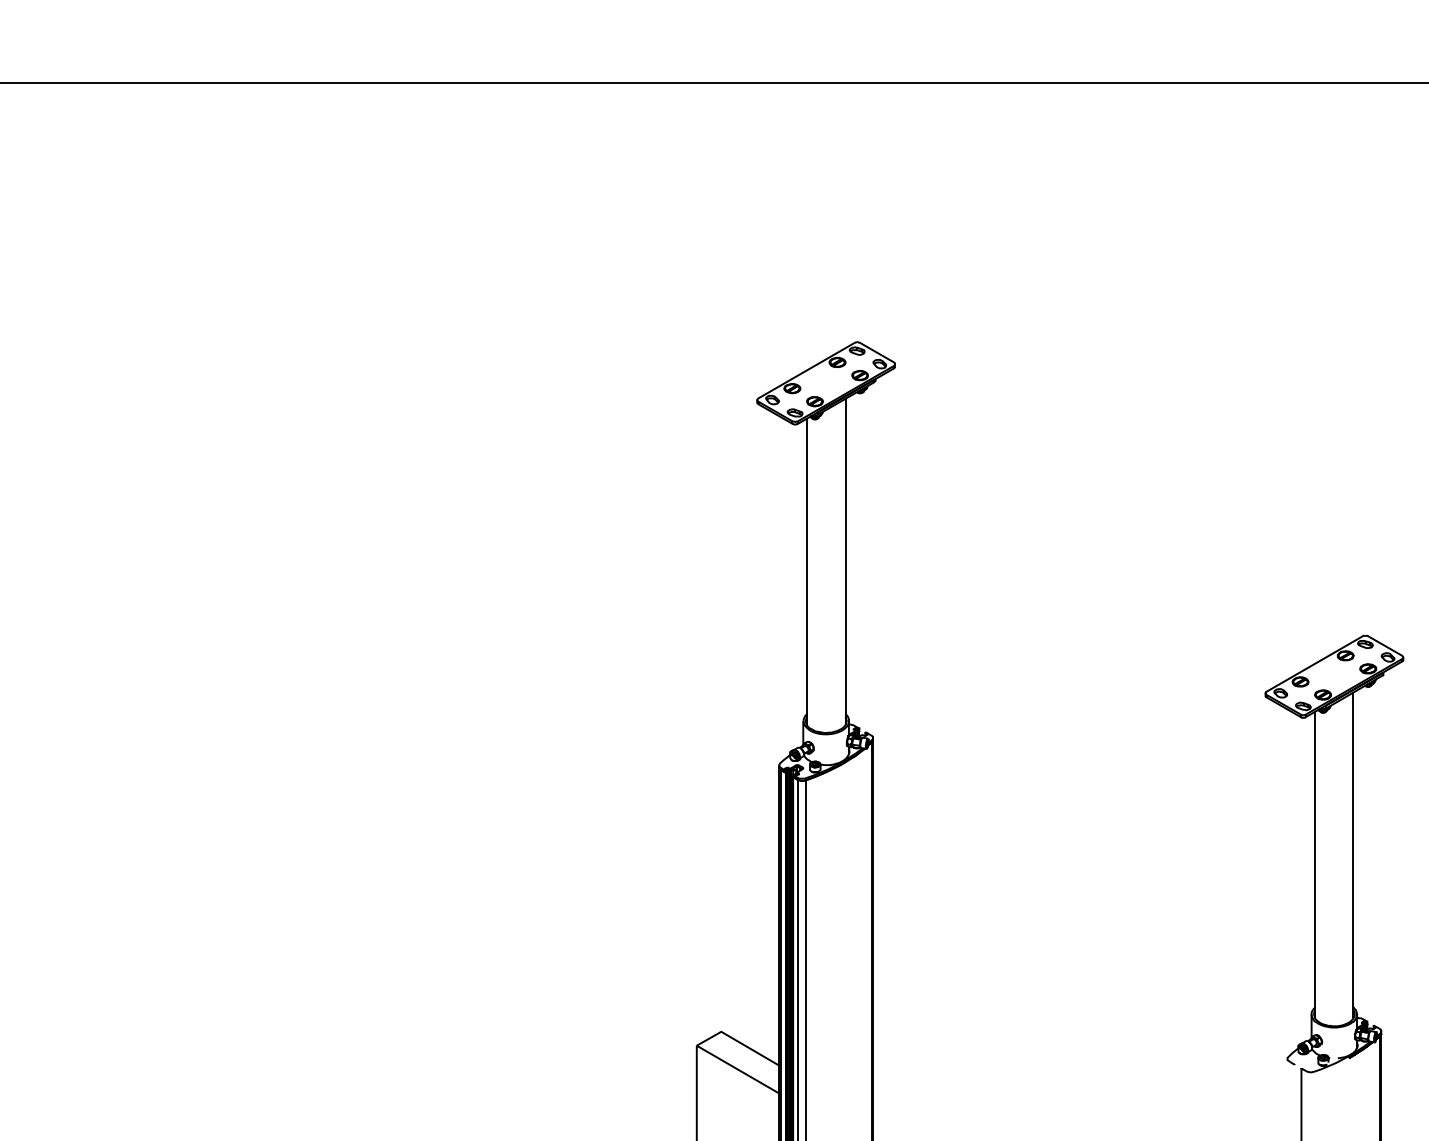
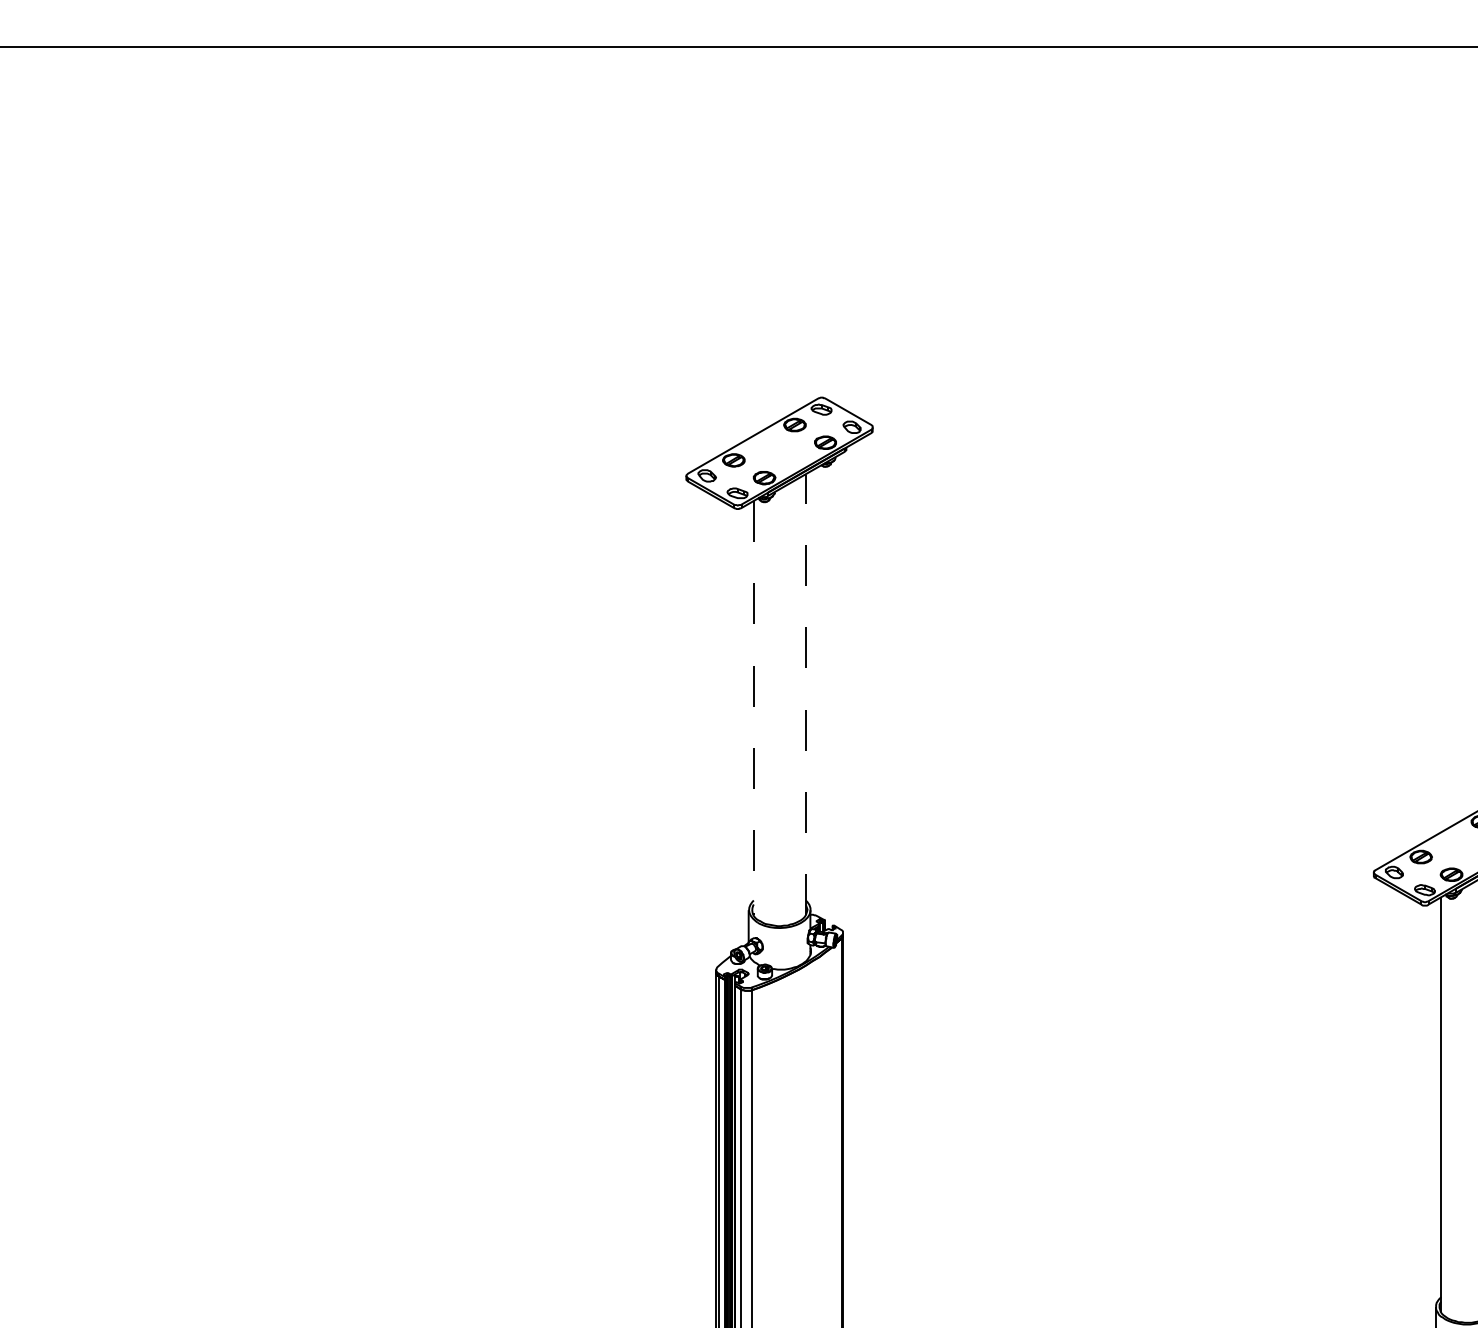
line: (845, 562) -> (805, 695), solid -> dashed
line: (807, 572) -> (754, 709), solid -> dashed

